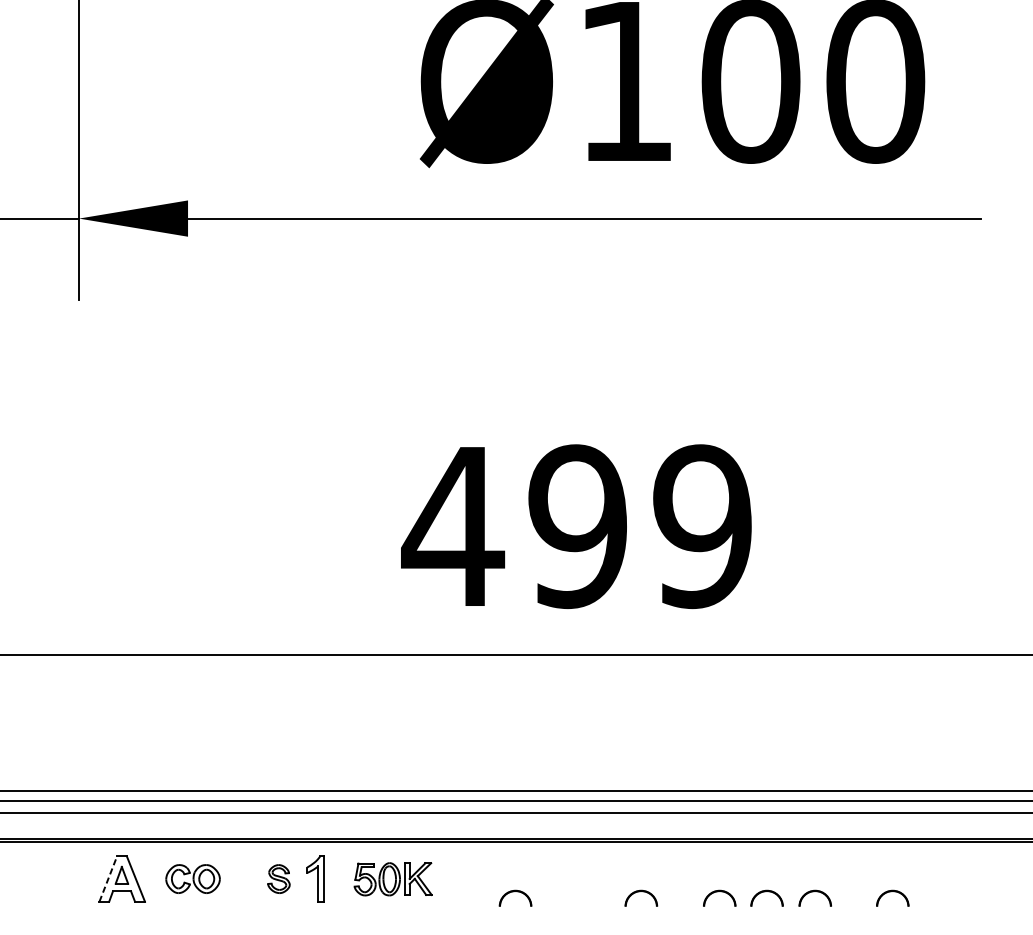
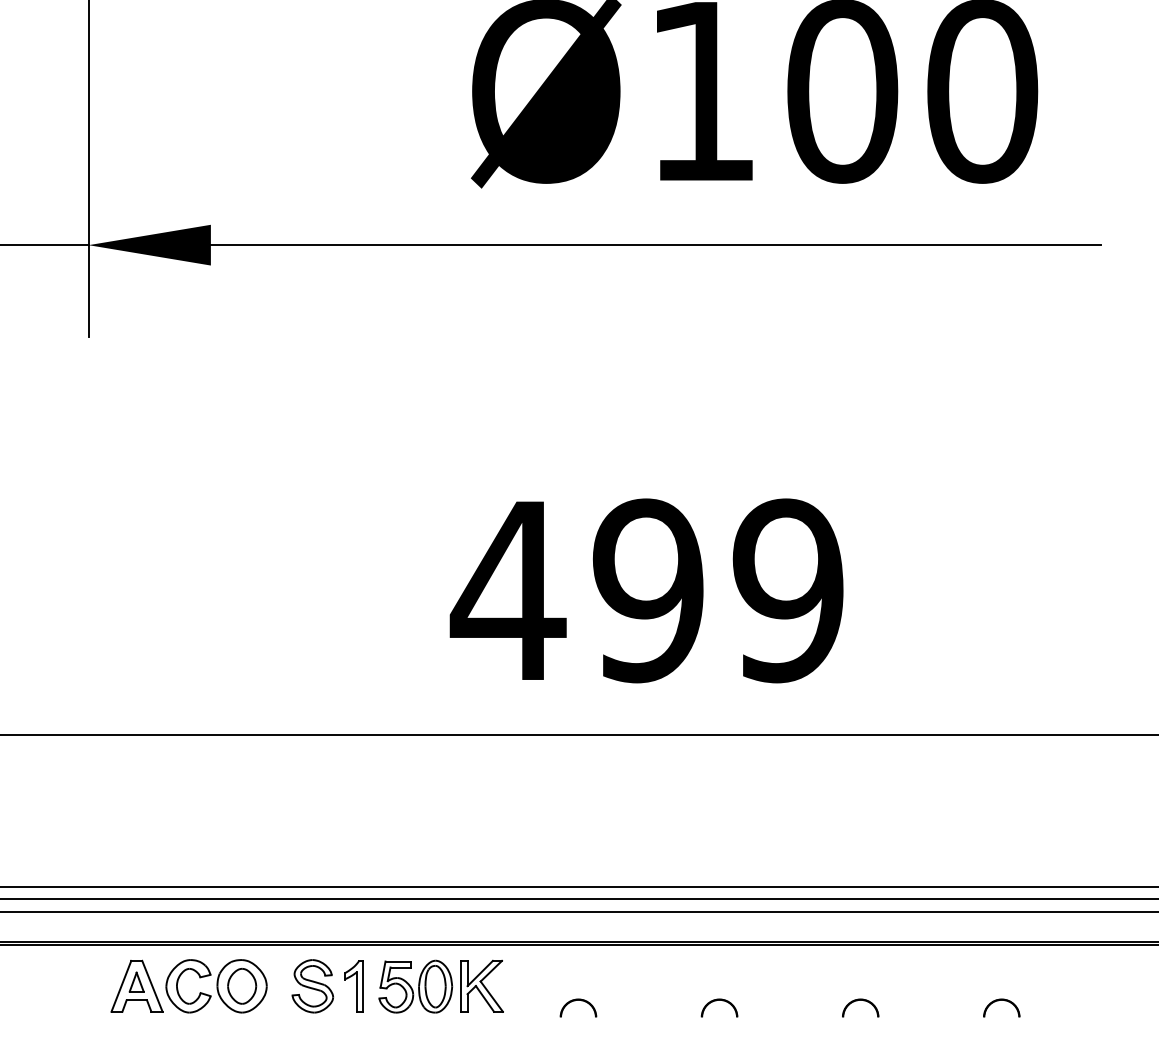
line: (108, 878) -> (121, 985), dashed -> solid
part: (193, 879) -> (216, 986), size x1.67
part: (278, 879) -> (312, 986), size x1.67
part: (392, 879) -> (440, 986), size x1.43
part: (716, 892) -> (804, 1001), removed
part: (812, 892) -> (911, 1001), removed

